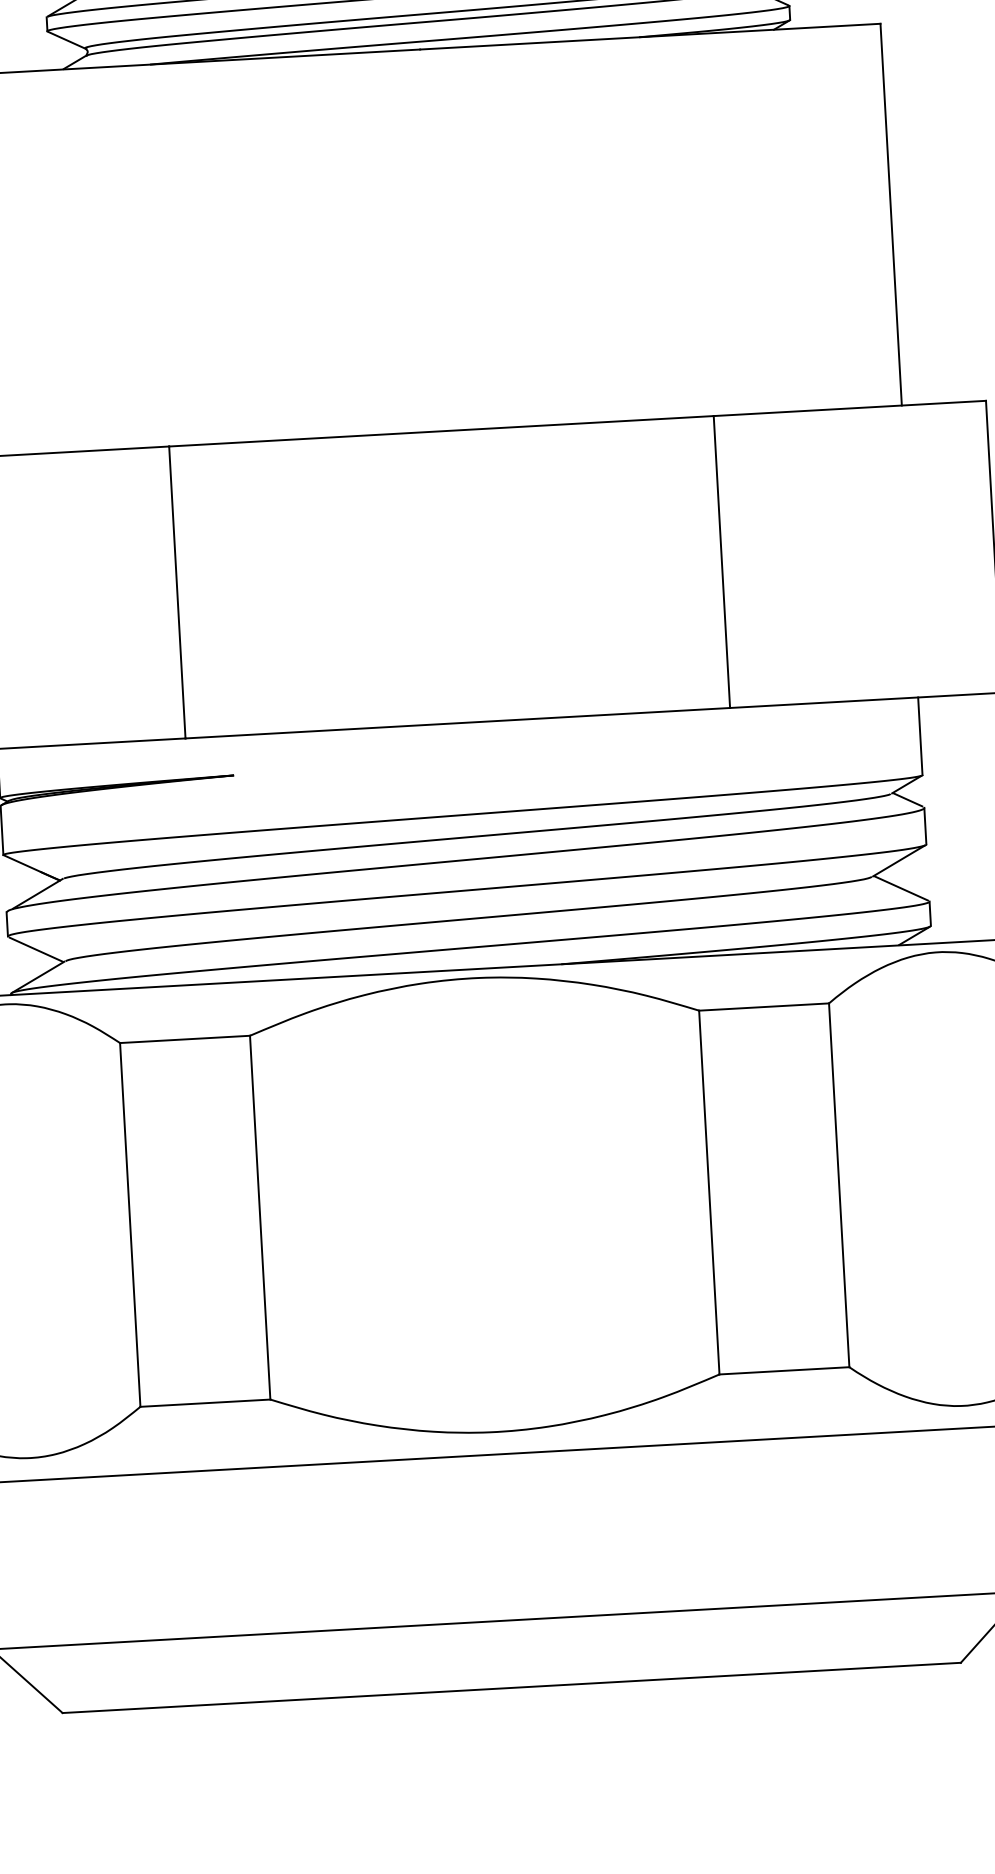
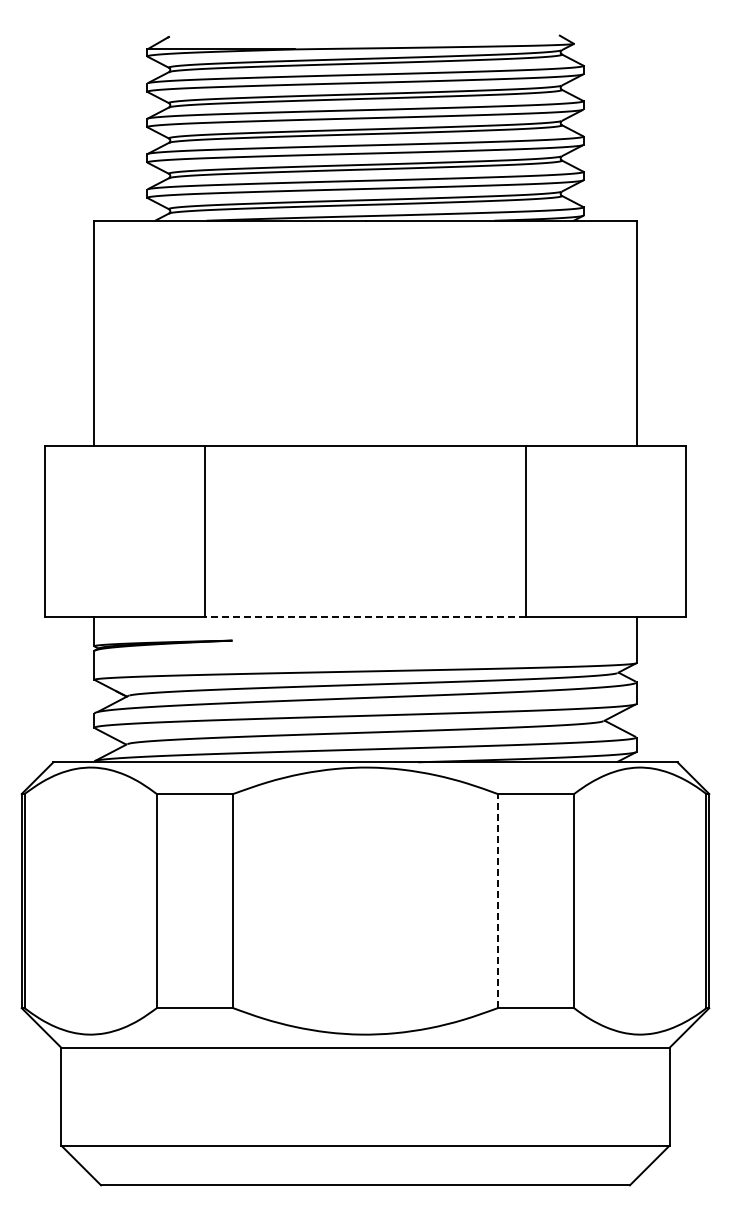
line: (456, 723) -> (364, 617), solid -> dashed
line: (708, 1191) -> (497, 900), solid -> dashed

